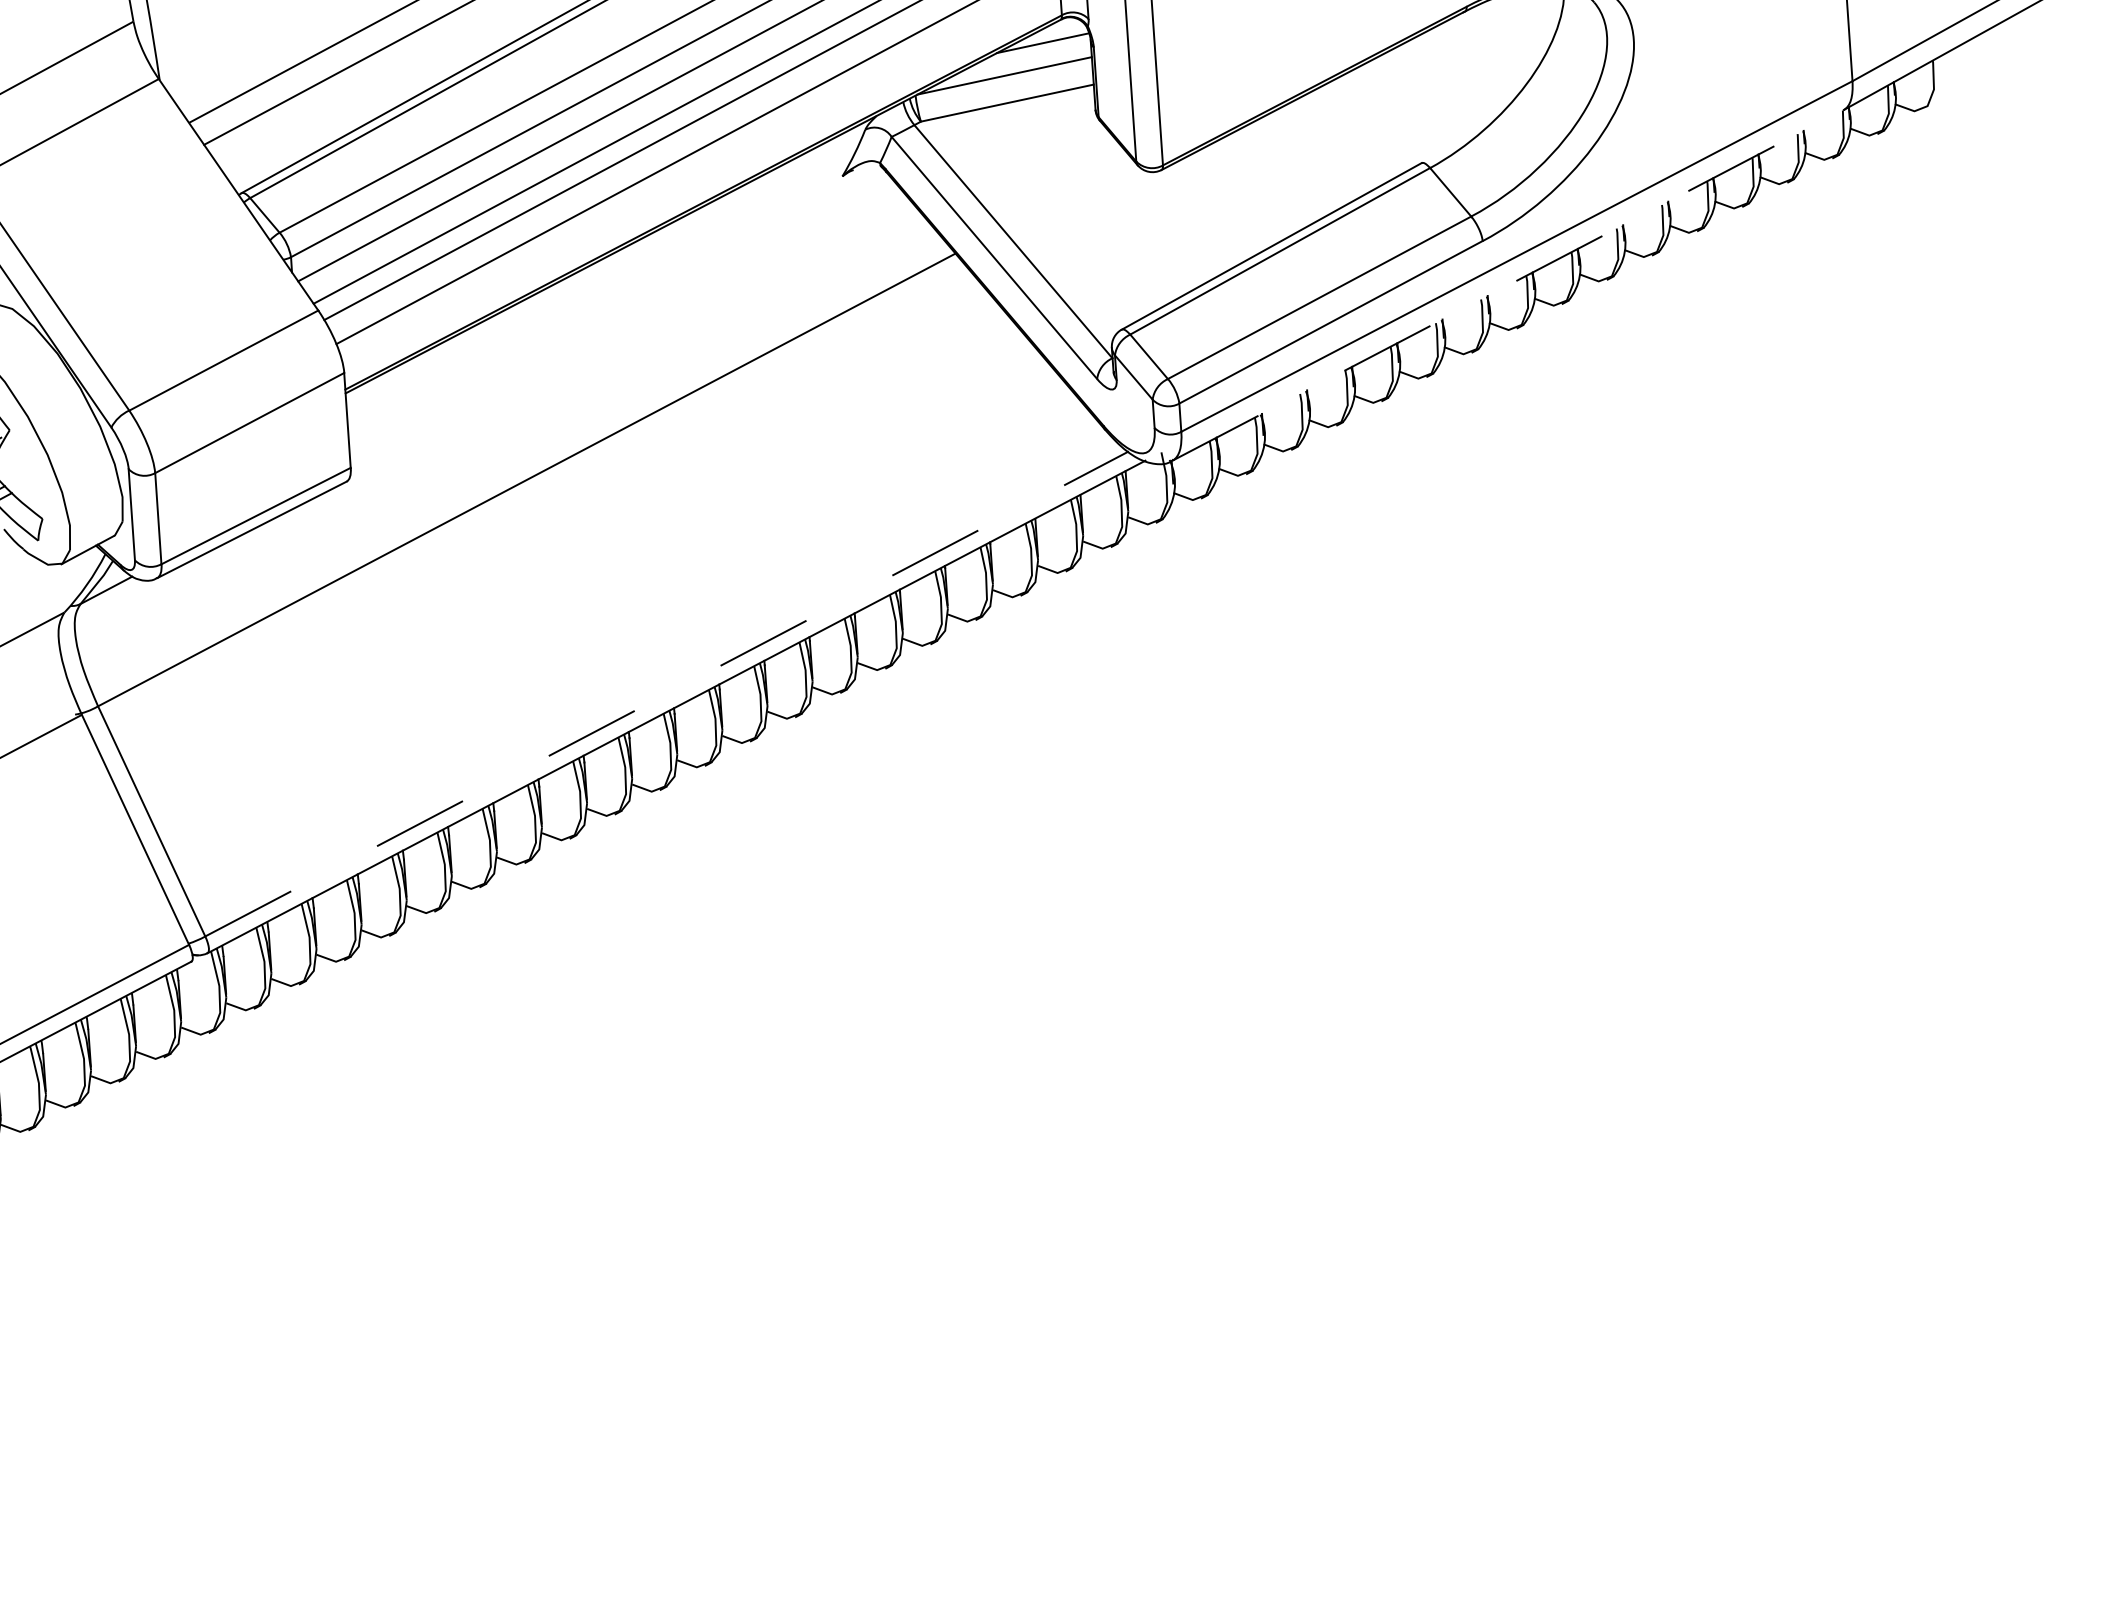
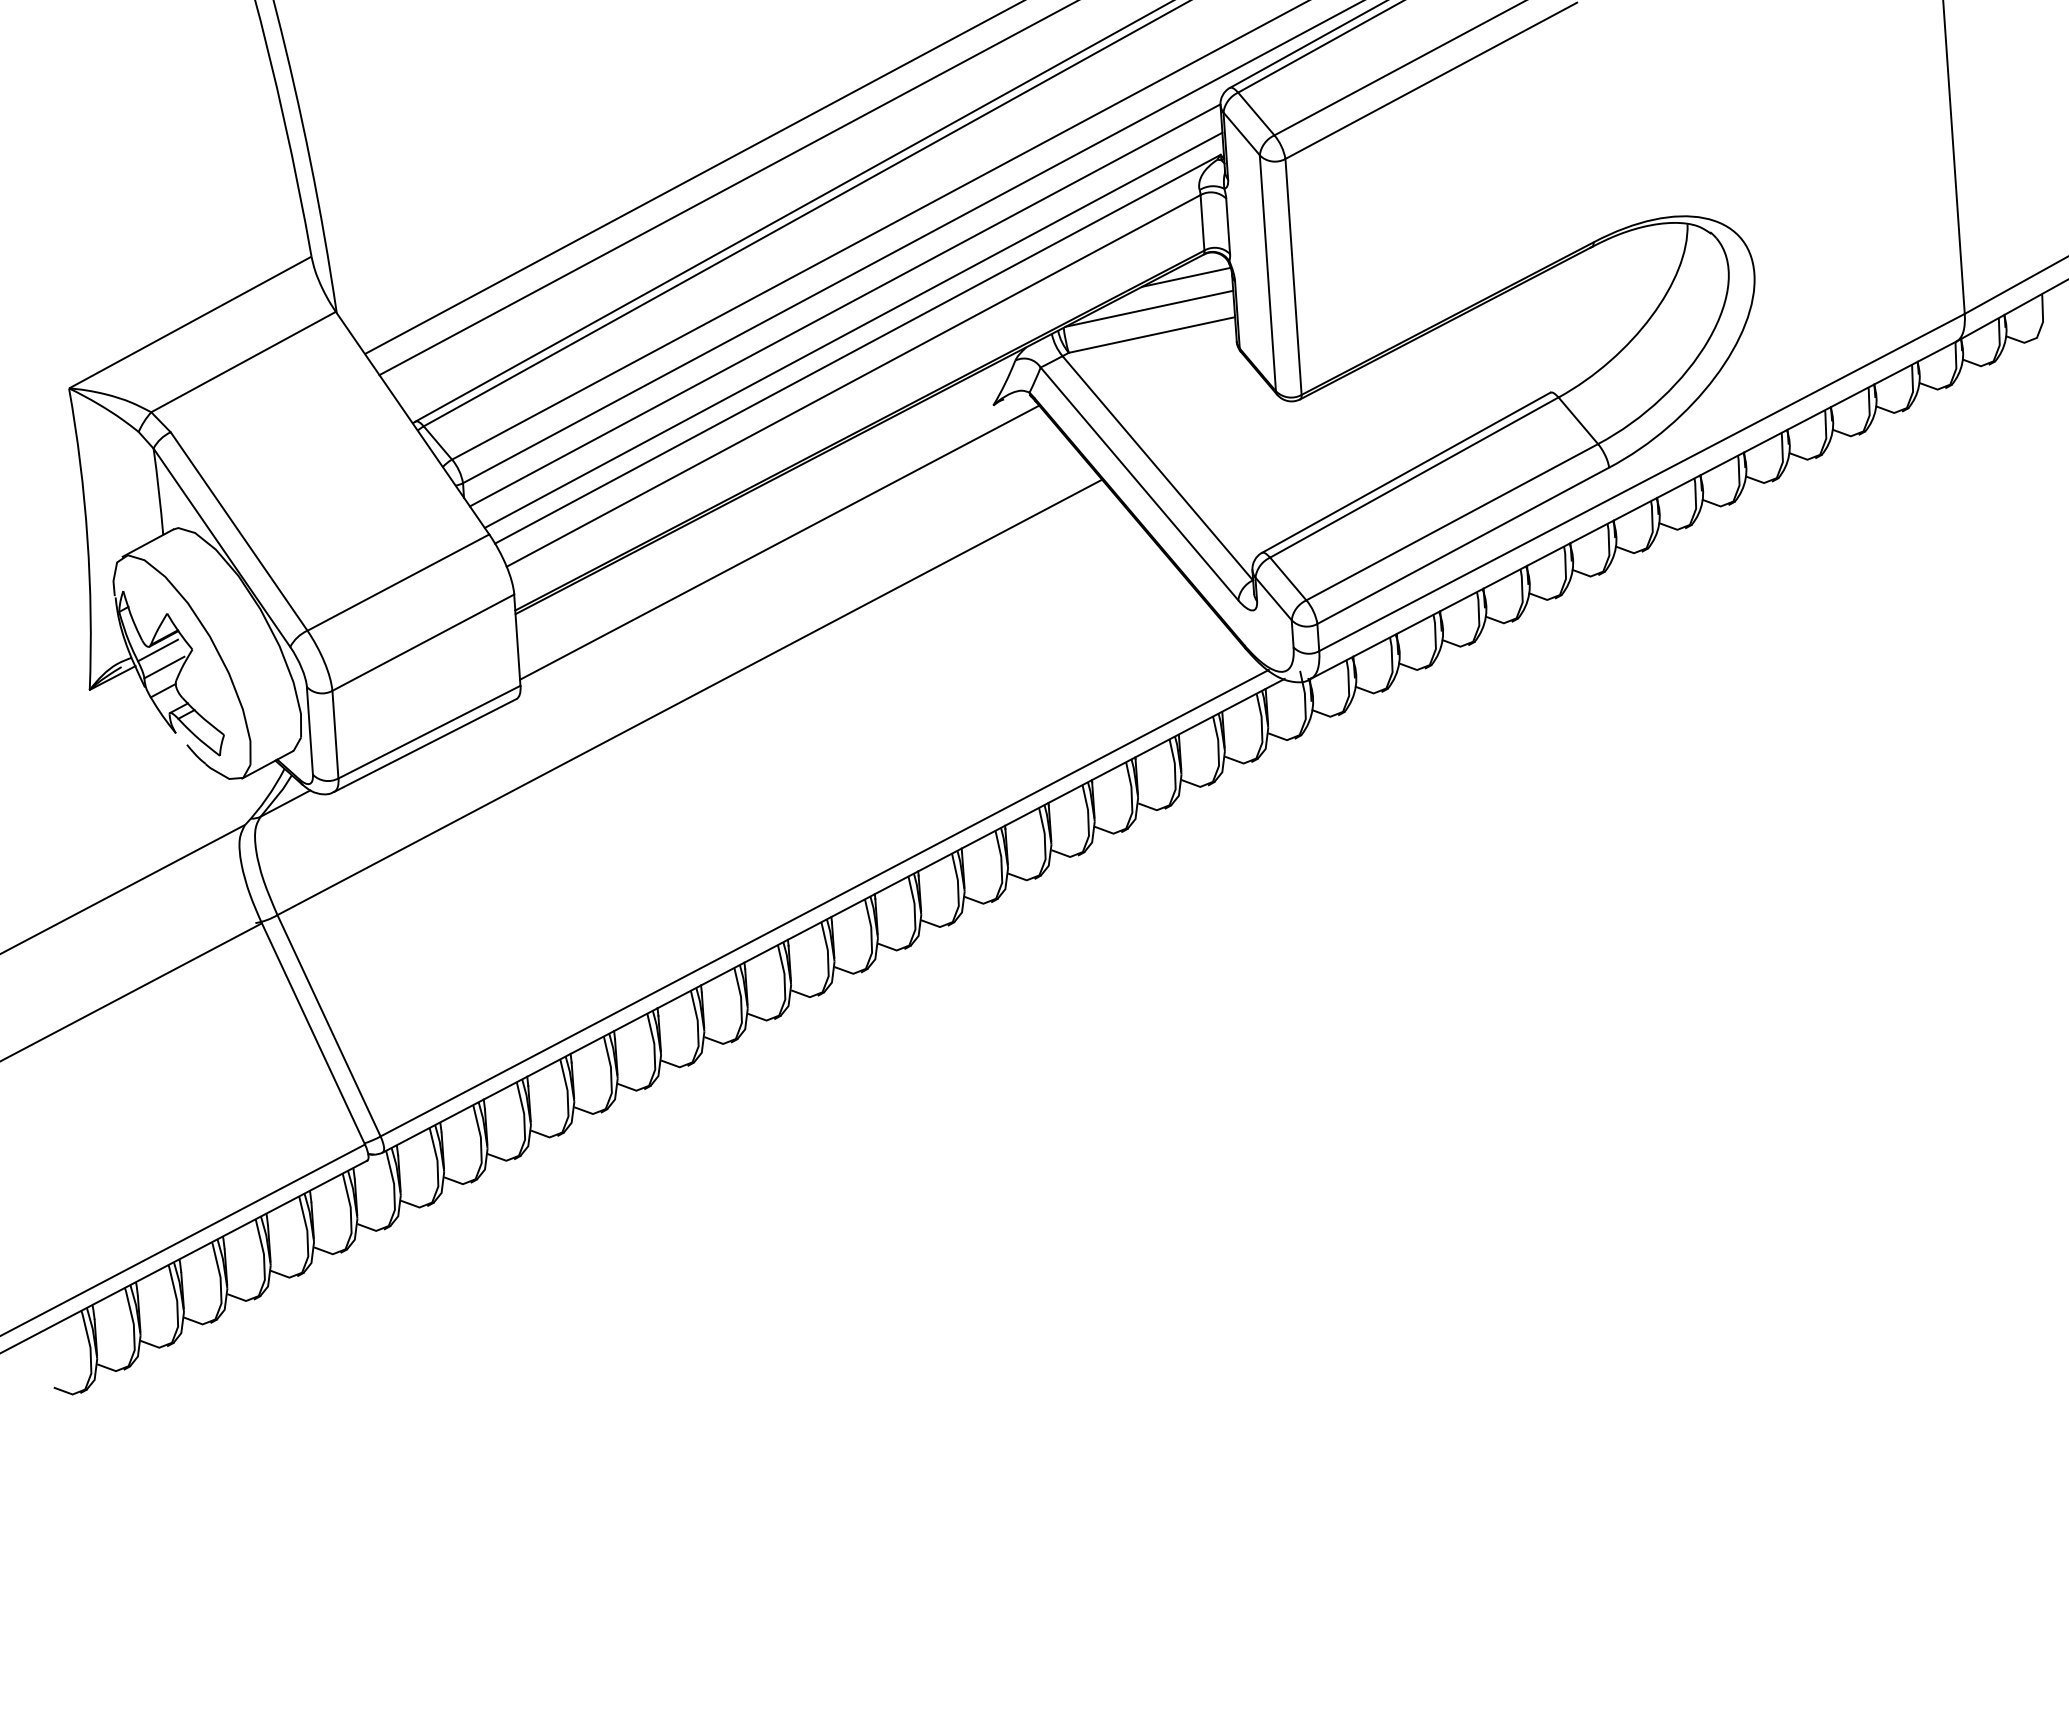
line: (1508, 285) -> (1633, 510), dashed -> solid
line: (620, 318) -> (779, 542), added
line: (666, 694) -> (824, 903), dashed -> solid

